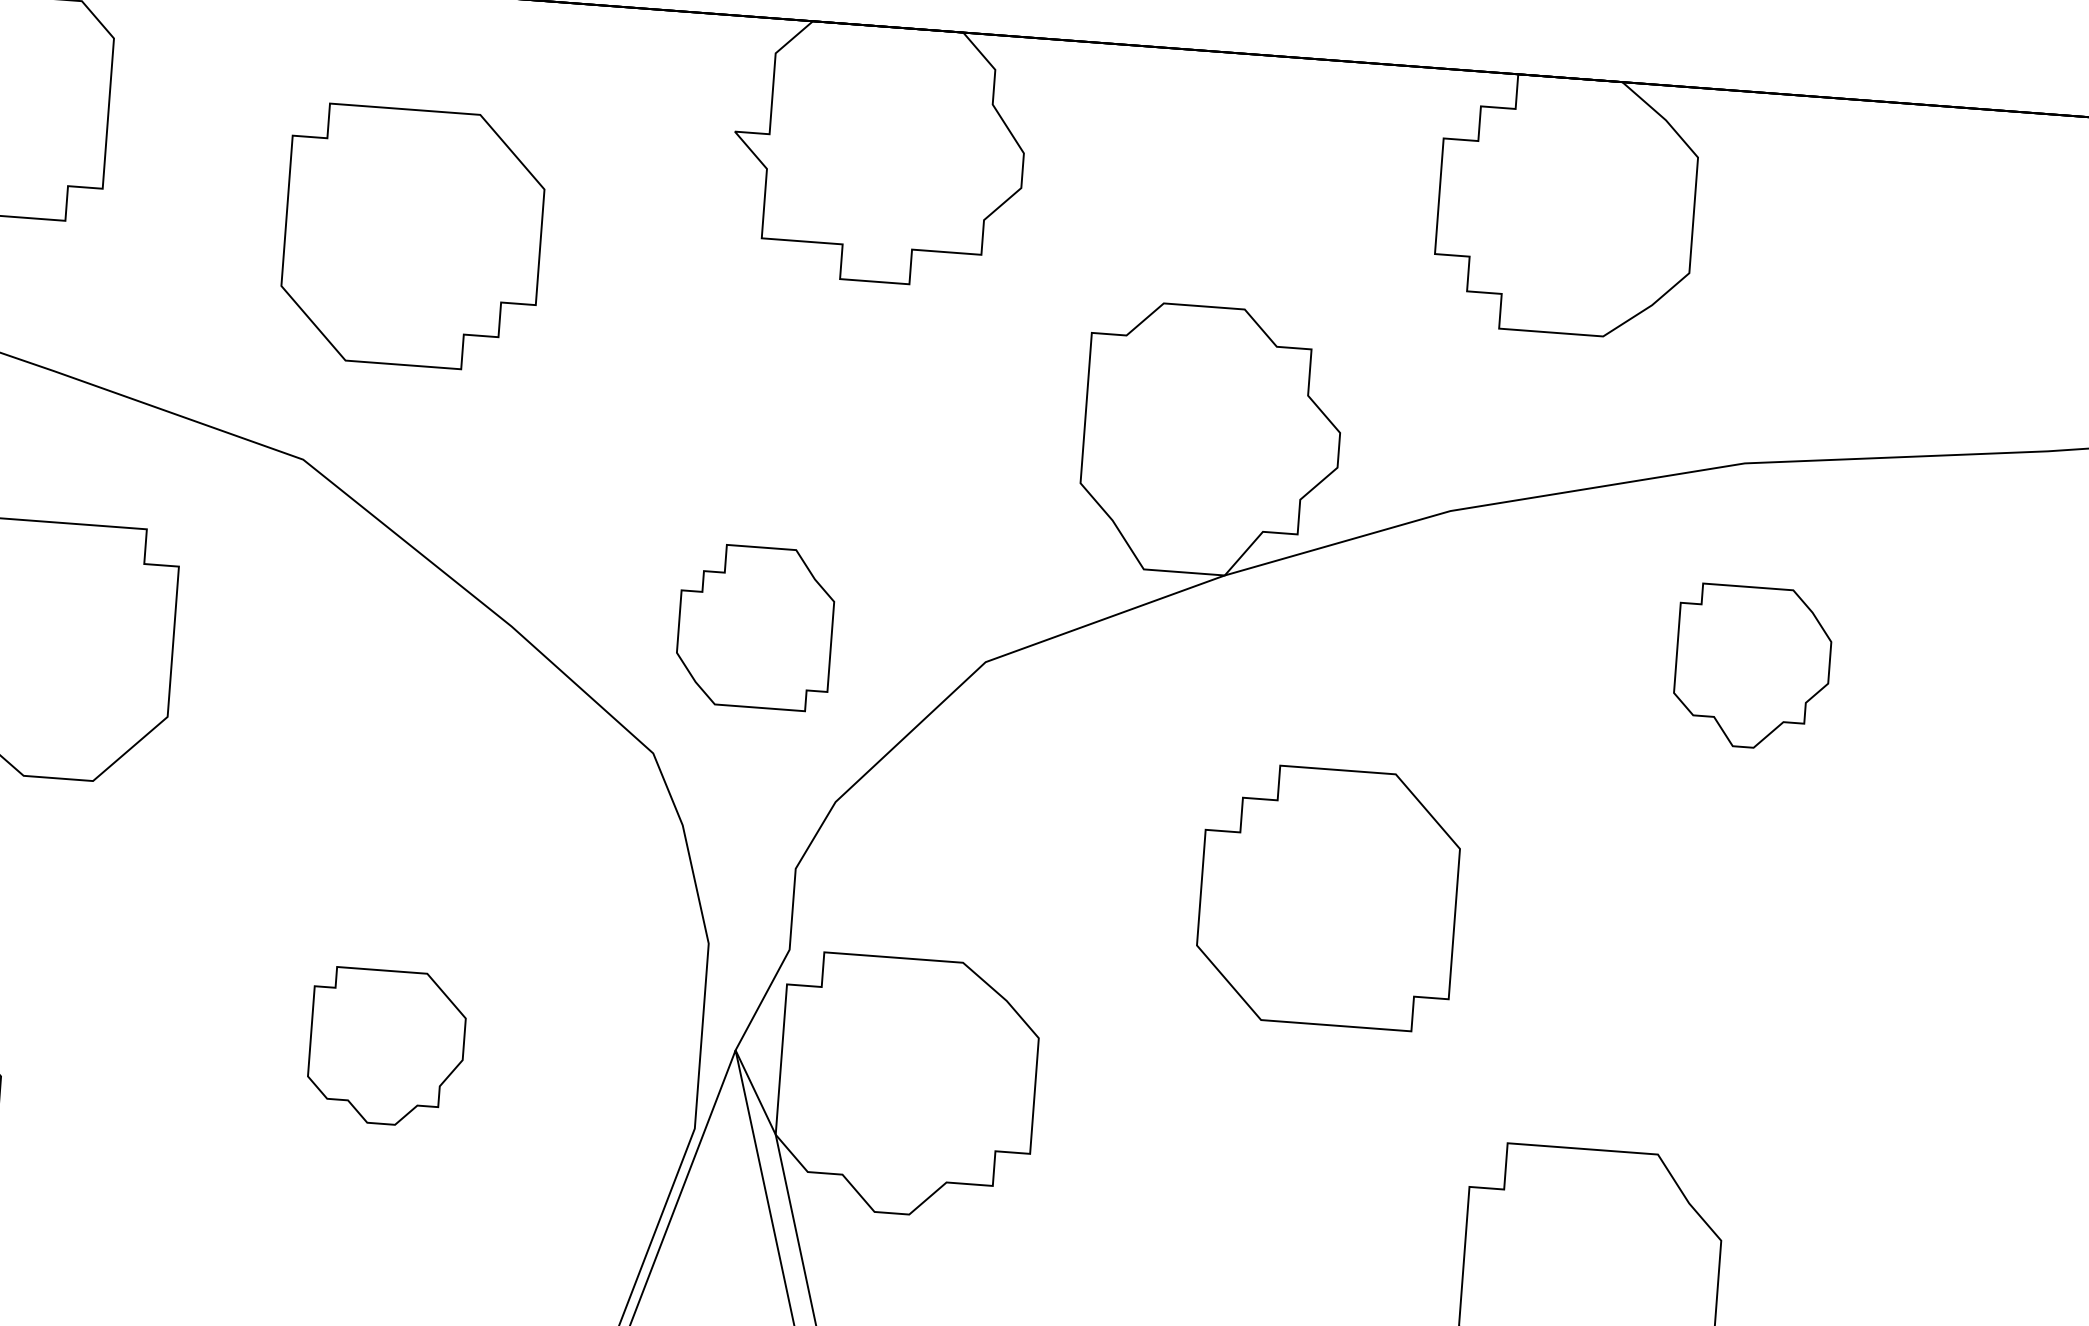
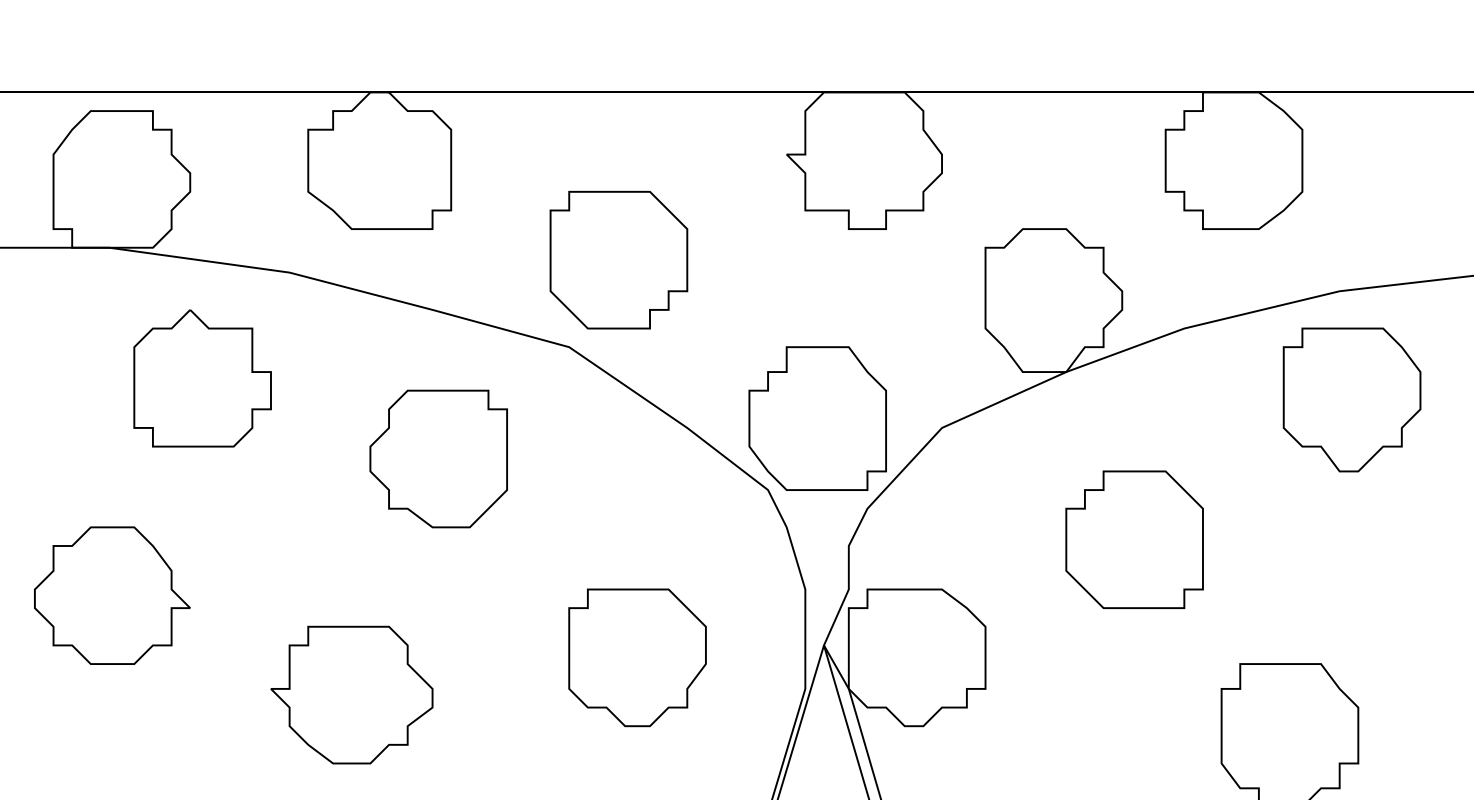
part: (412, 236) -> (618, 259), moved
part: (755, 627) -> (817, 418), size x1.67
part: (1751, 666) -> (1351, 399), size x1.67
part: (386, 1046) -> (637, 657), size x1.67

